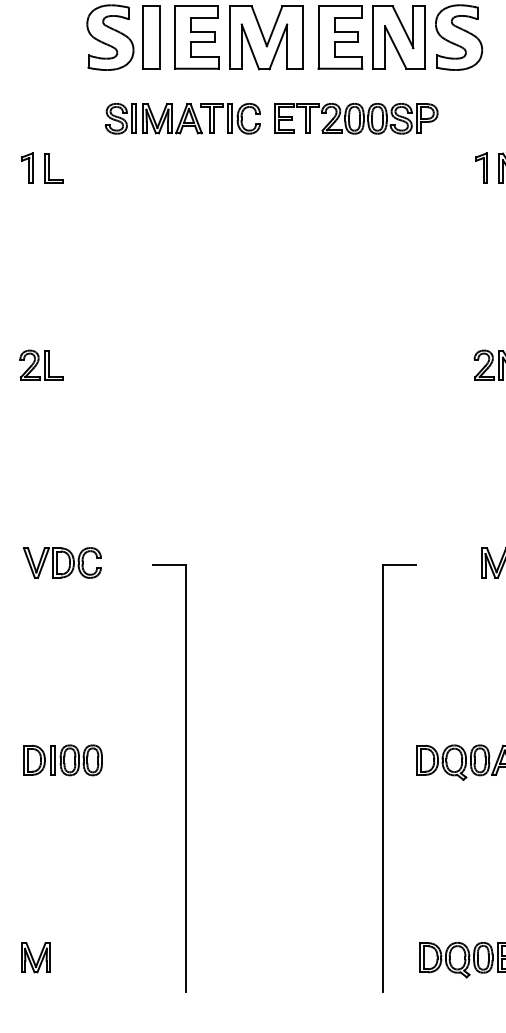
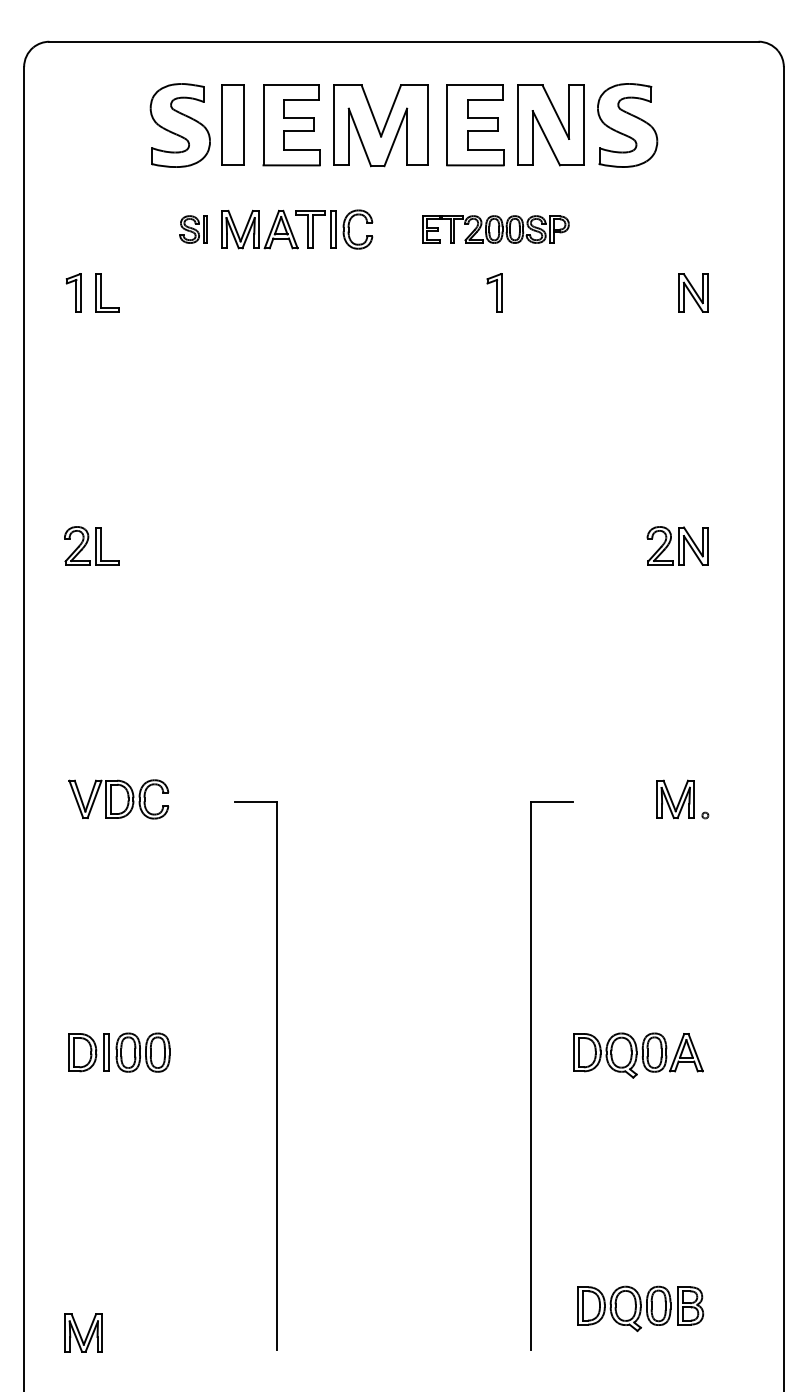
part: (120, 118) -> (193, 229), size x0.7
part: (356, 118) -> (495, 229), size x0.7
part: (481, 167) -> (494, 292), moved
part: (35, 957) -> (83, 1332), moved

